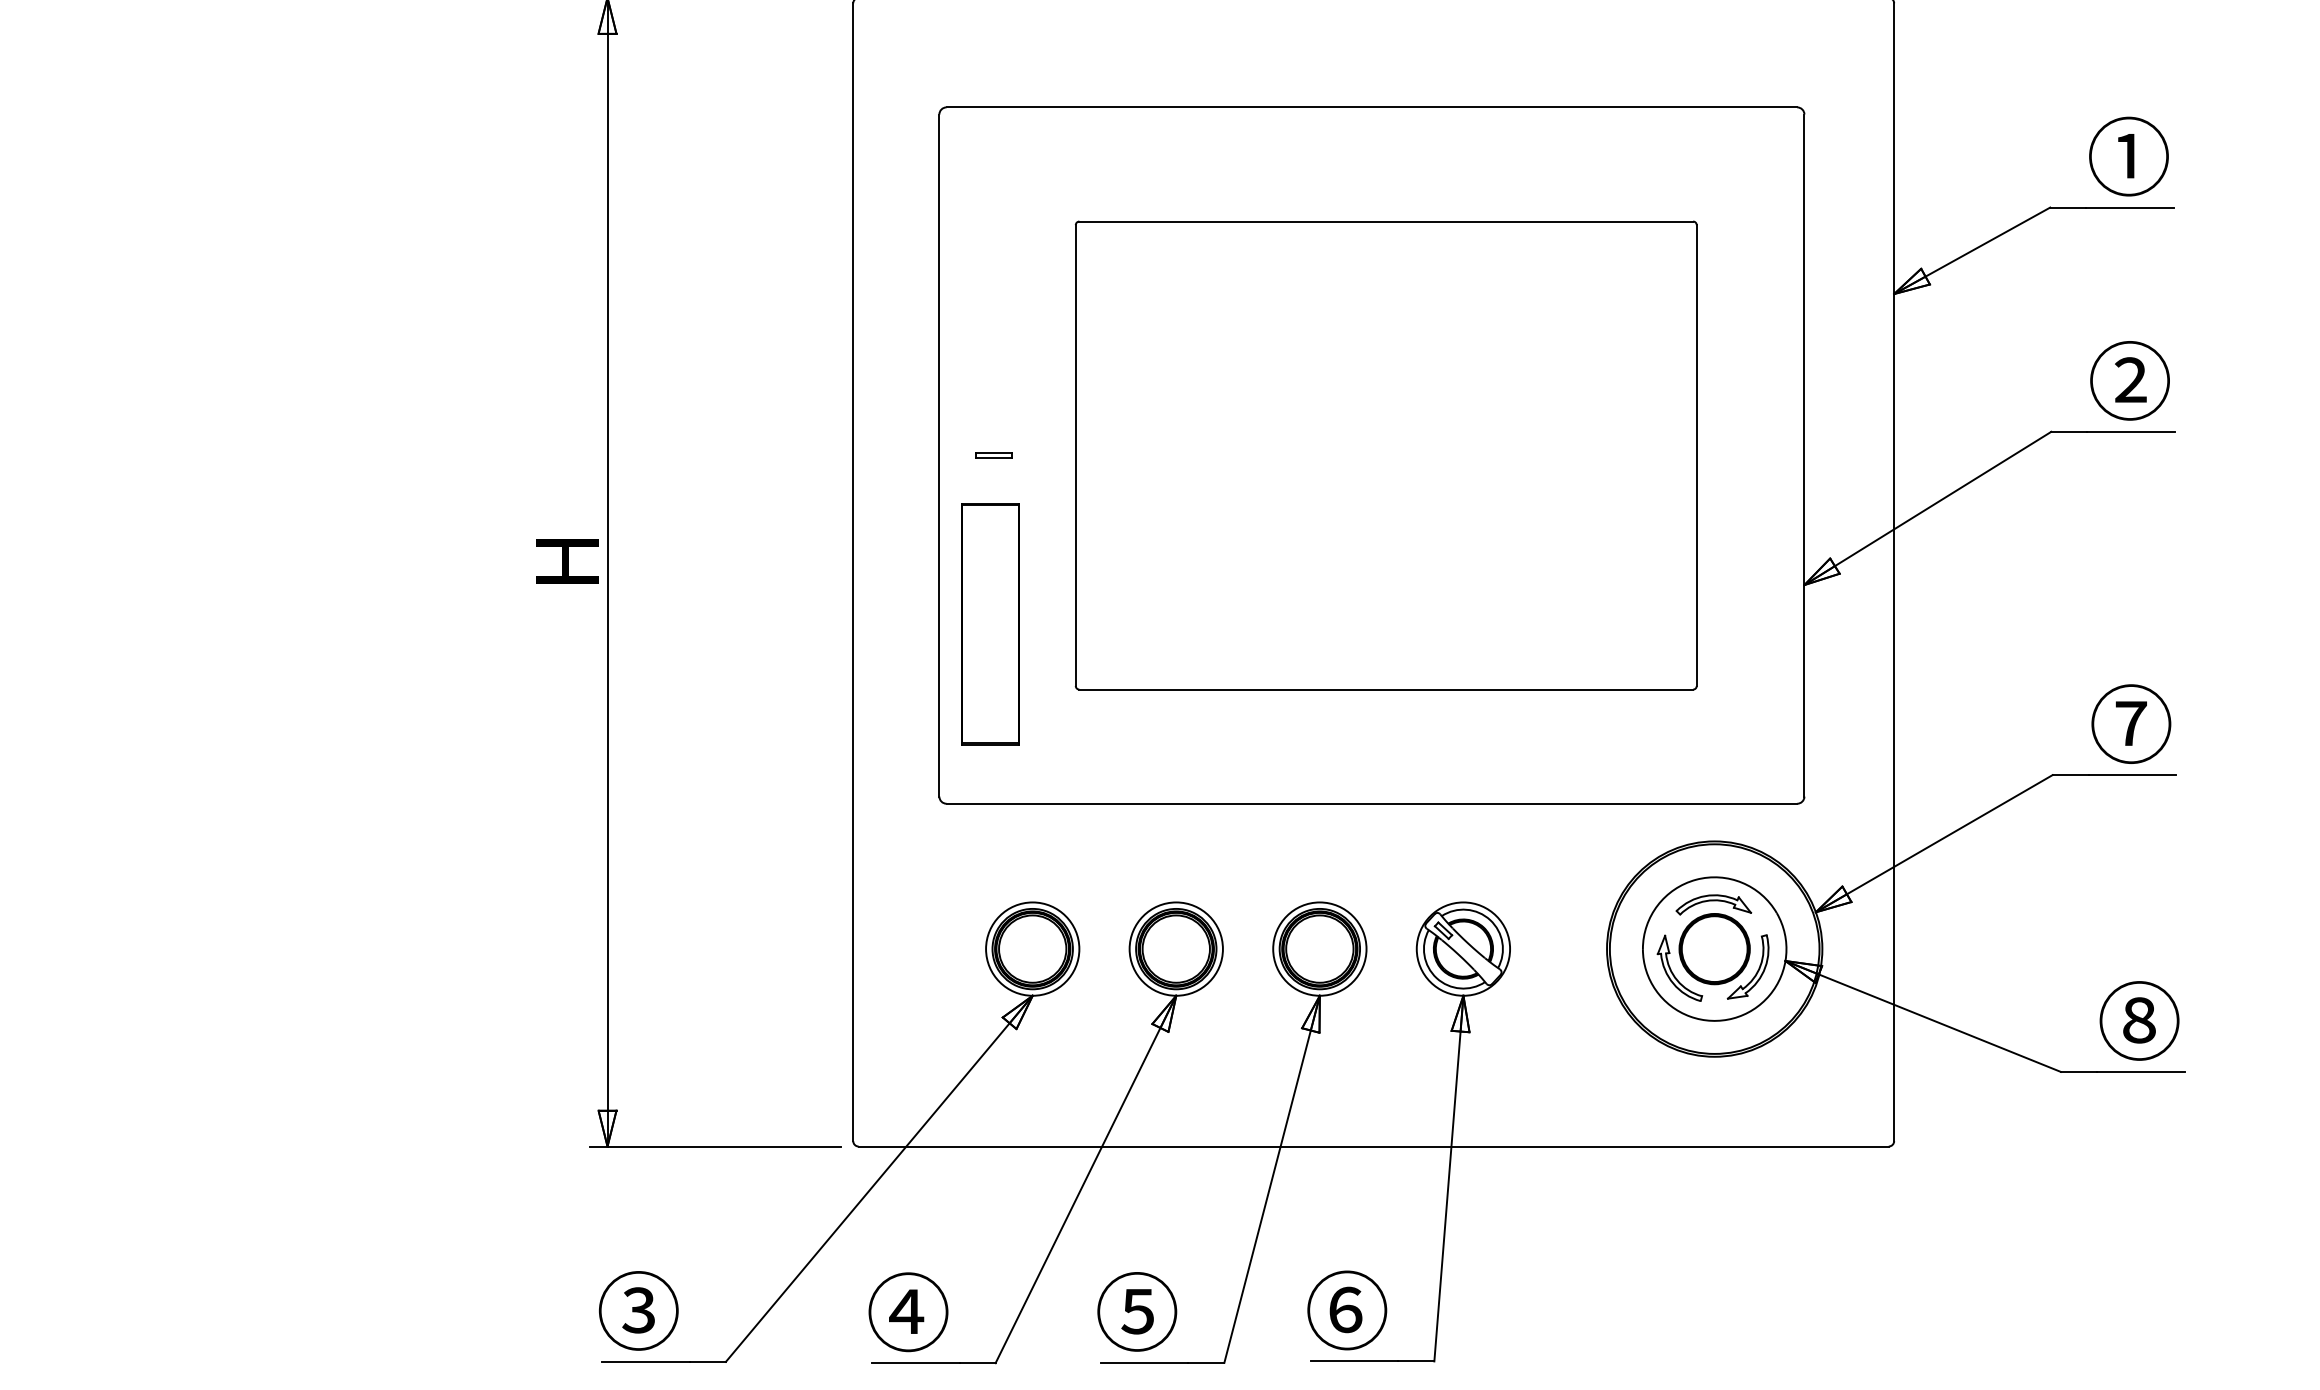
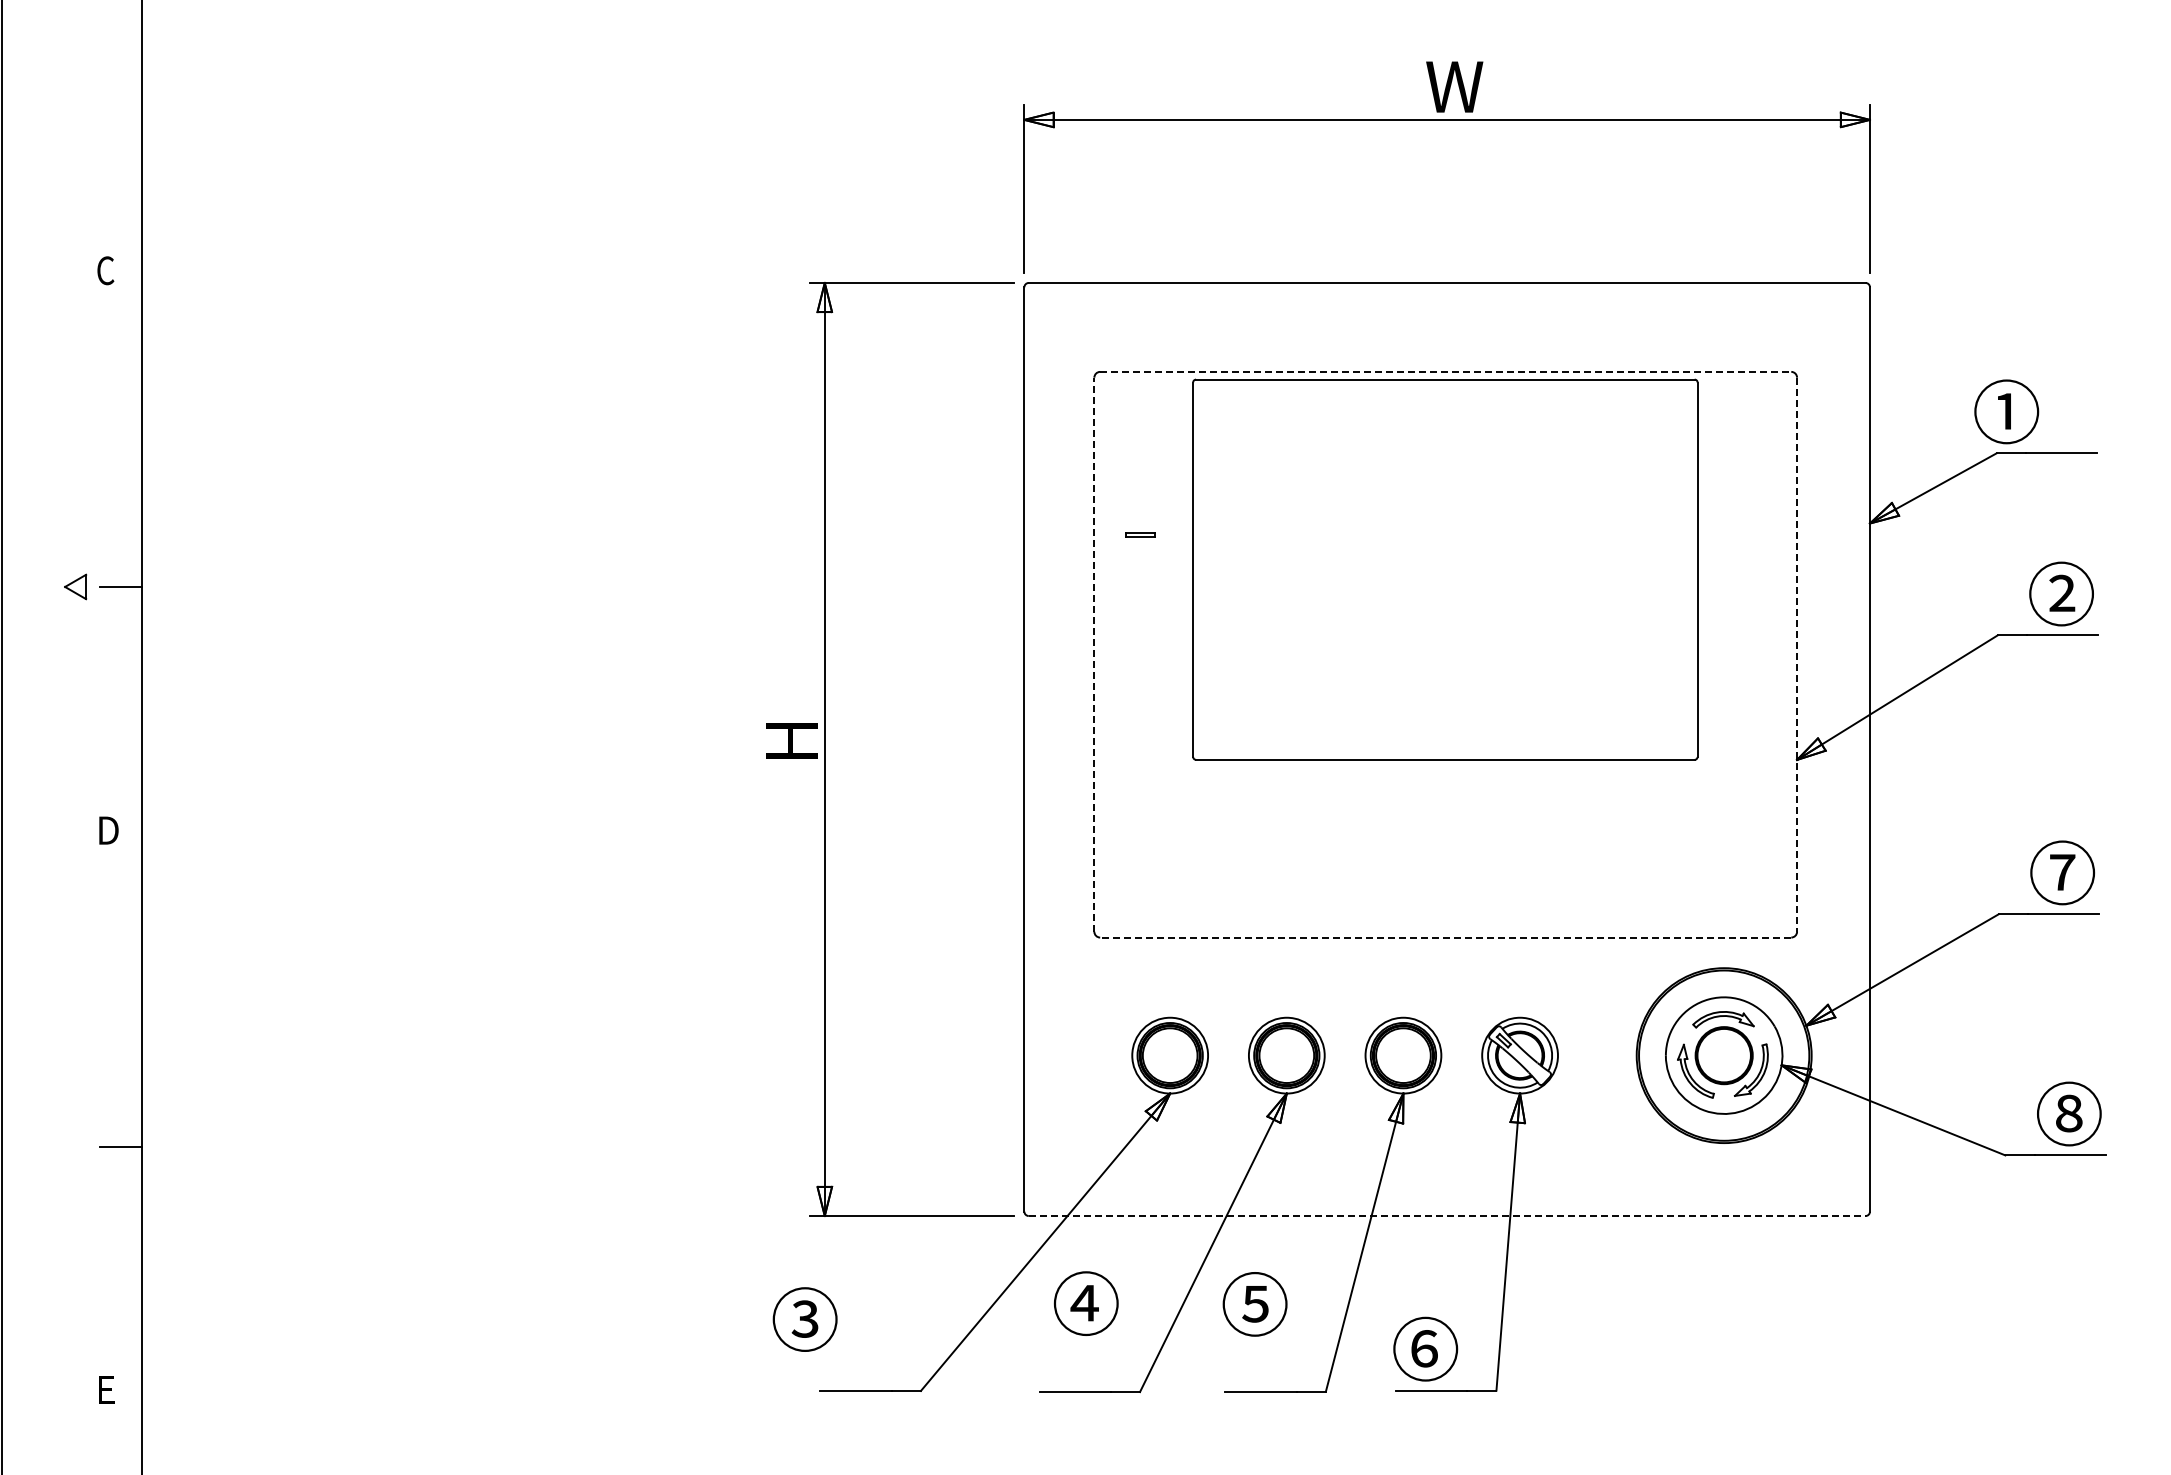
line: (1371, 106) -> (1445, 371), solid -> dashed
text: (2128, 156) -> (2006, 411), moved
line: (939, 455) -> (1094, 654), solid -> dashed
part: (993, 455) -> (1140, 534), moved
part: (1386, 455) -> (1445, 569), moved
line: (1804, 456) -> (1797, 655), solid -> dashed
part: (990, 623) -> (1135, 791), removed
line: (1371, 803) -> (1445, 937), solid -> dashed
line: (1374, 1147) -> (1447, 1216), solid -> dashed
text: (637, 1310) -> (804, 1319), moved
text: (907, 1312) -> (1085, 1303), moved
text: (1136, 1312) -> (1254, 1304), moved

